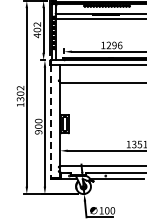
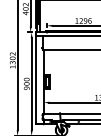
line: (50, 121) -> (35, 79), dashed -> solid

